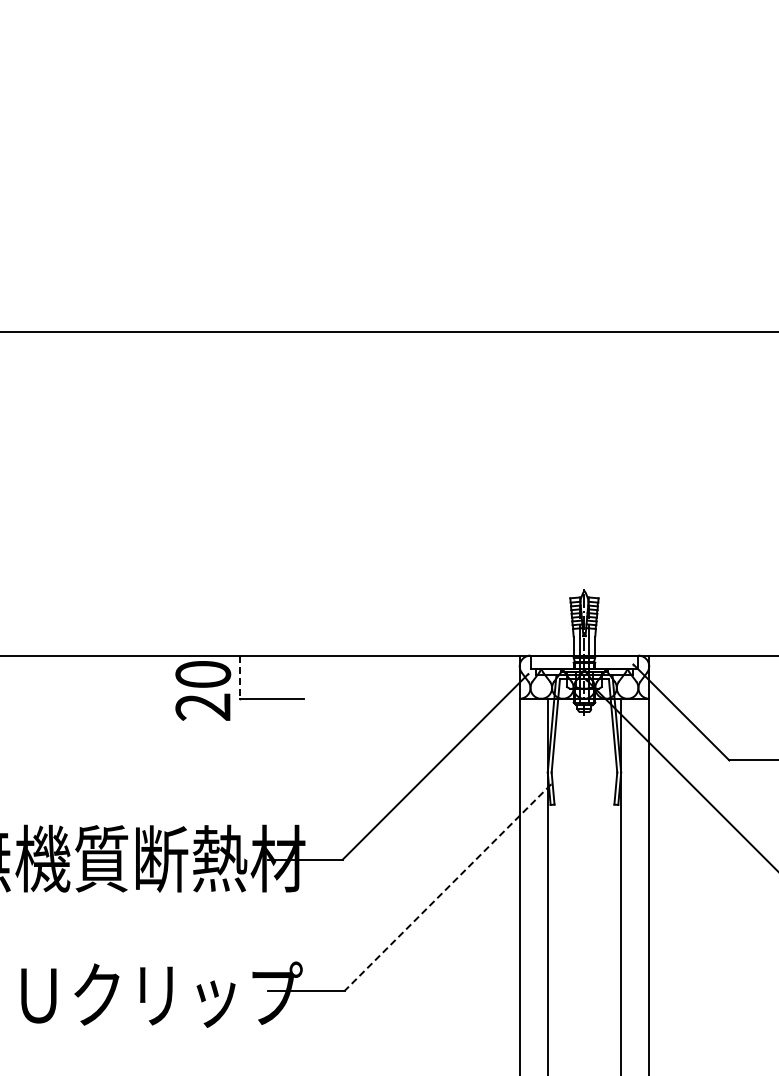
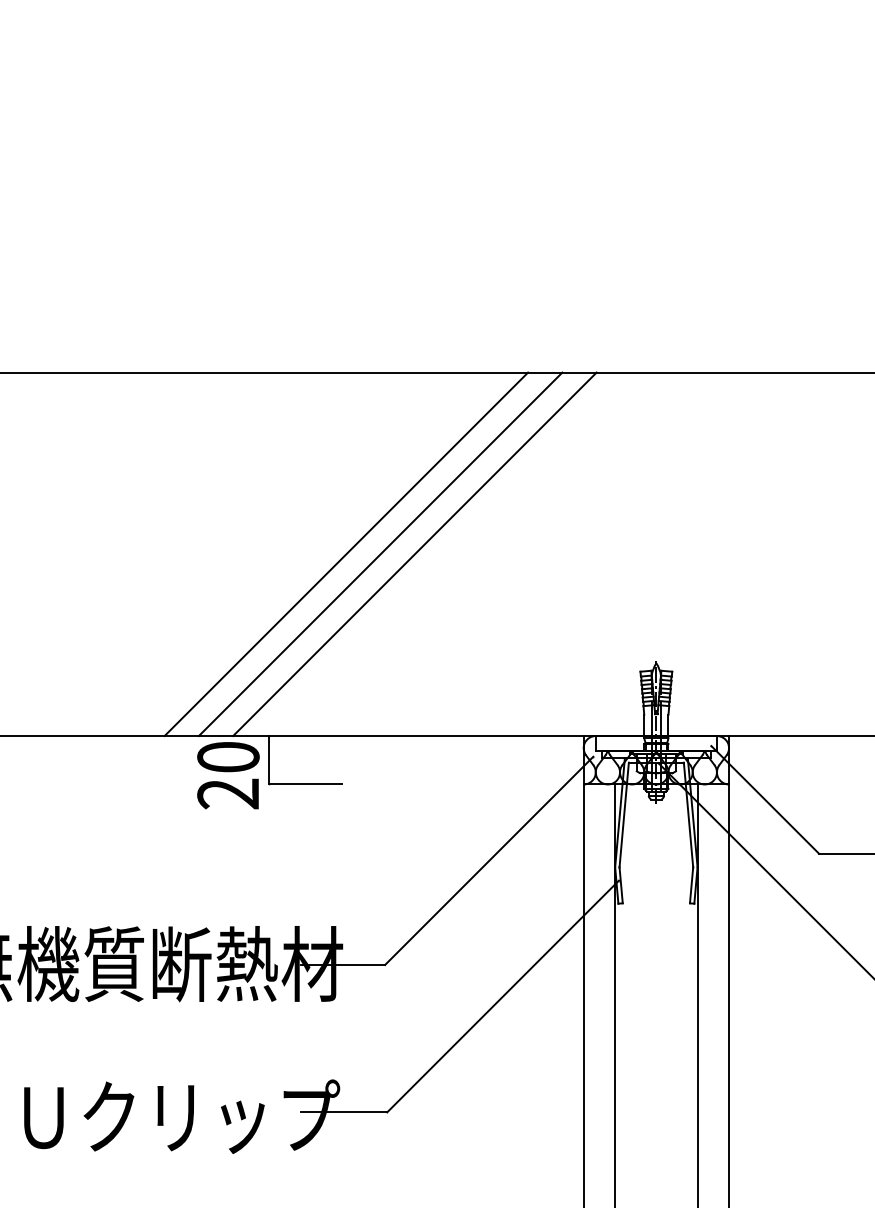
line: (308, 493) -> (346, 554), added
line: (338, 493) -> (380, 554), added
line: (369, 493) -> (415, 554), added
line: (239, 677) -> (269, 760), dashed -> solid
line: (447, 887) -> (502, 996), dashed -> solid

